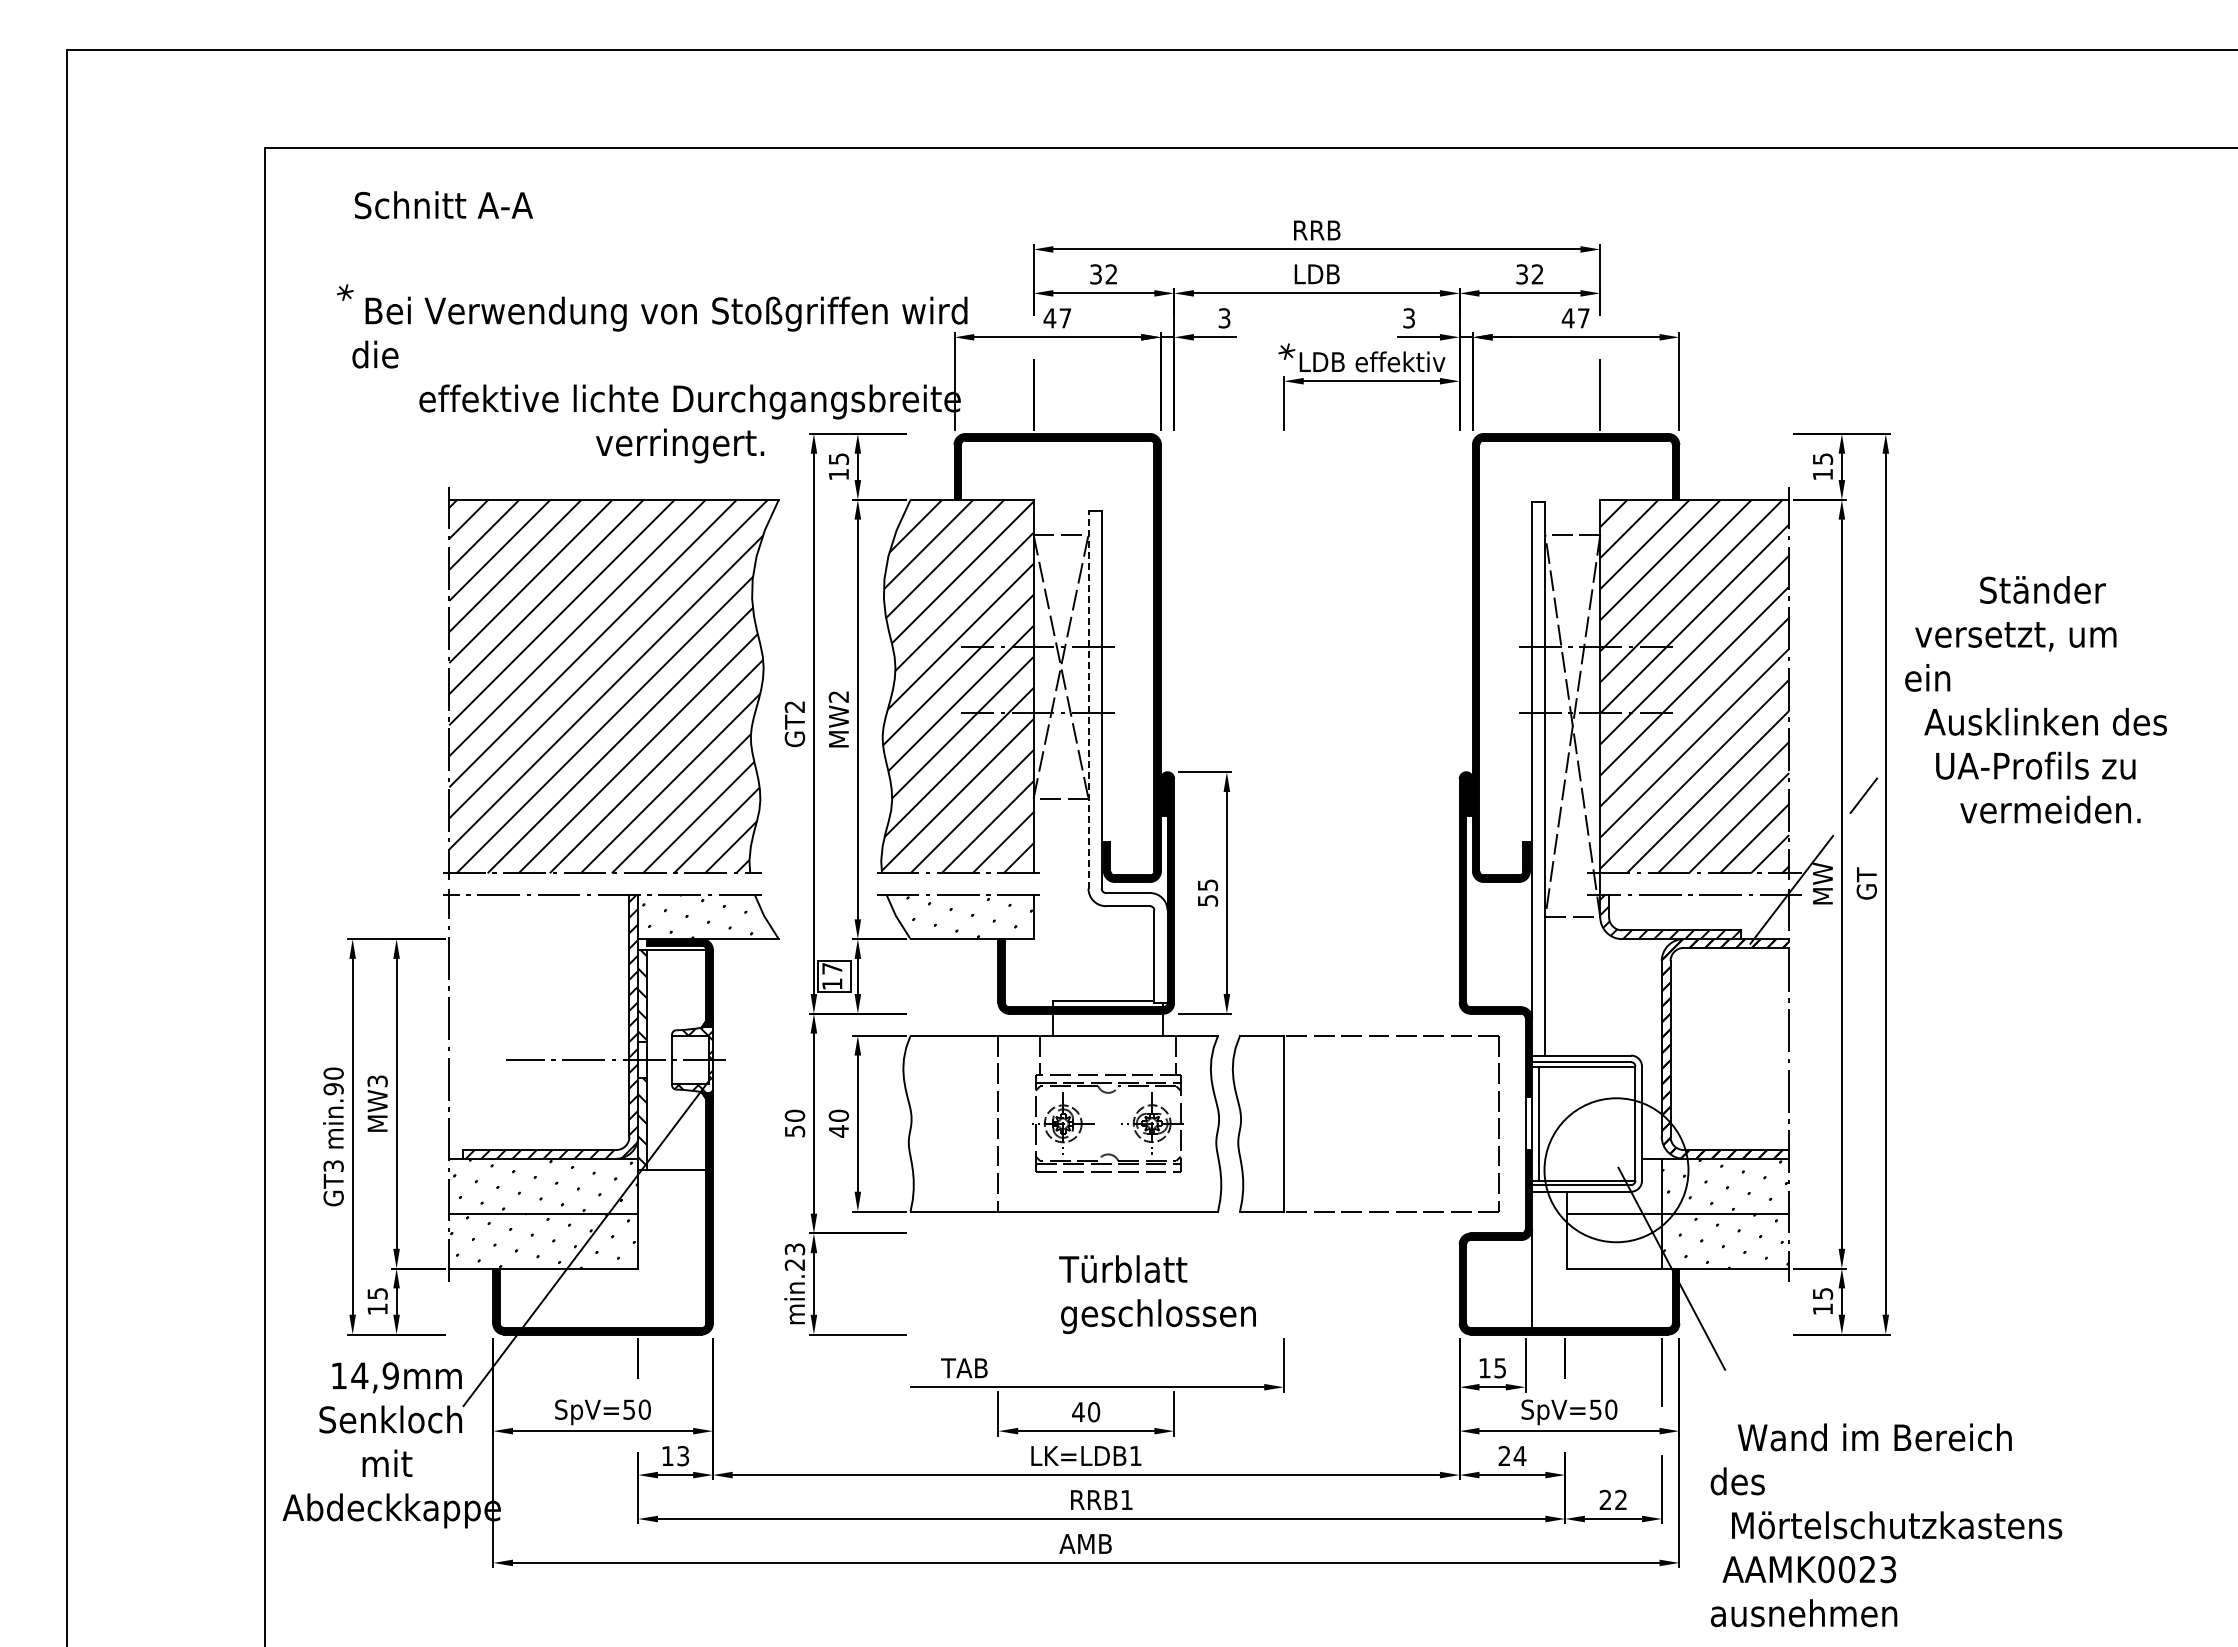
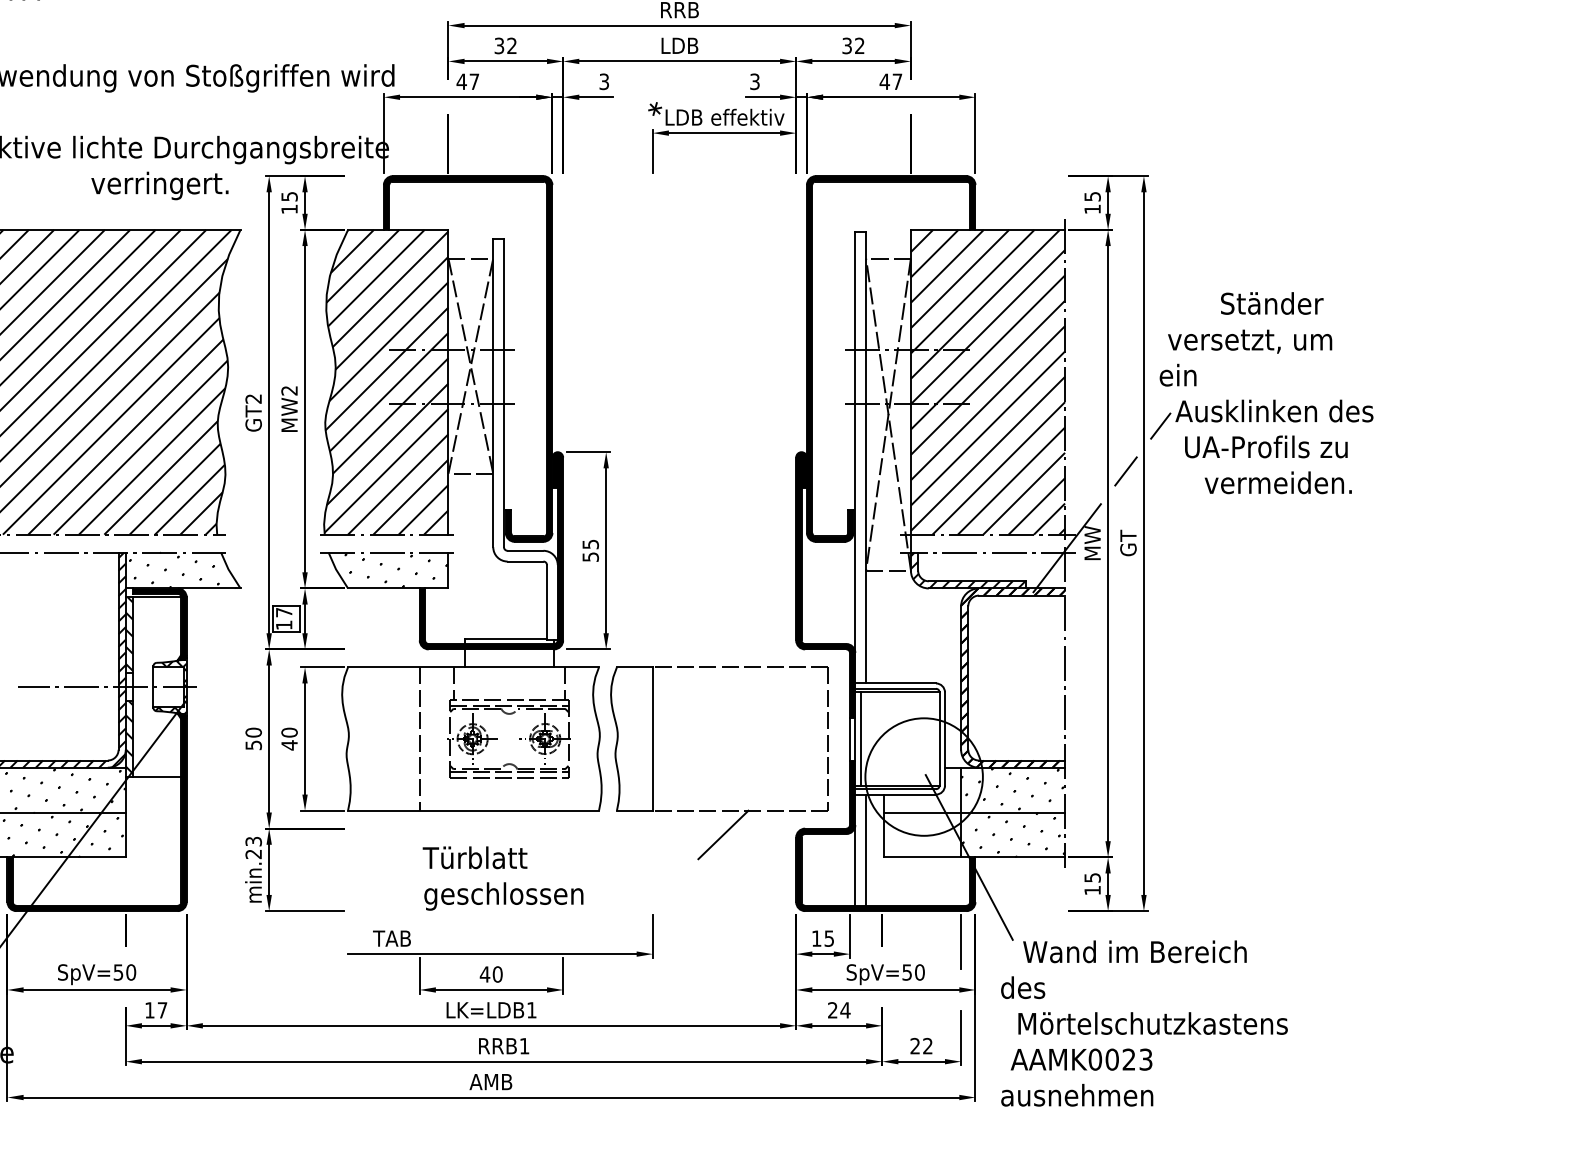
line: (1088, 699) -> (493, 392), dashed -> solid
line: (1906, 739) -> (1160, 425), added
line: (1370, 1240) -> (723, 834), added
line: (1545, 1259) -> (866, 849), added
text: (1157, 1294) -> (503, 878), moved
text: (683, 1456) -> (162, 1010), 13 -> 17
text: (1886, 1525) -> (1144, 1023), moved

